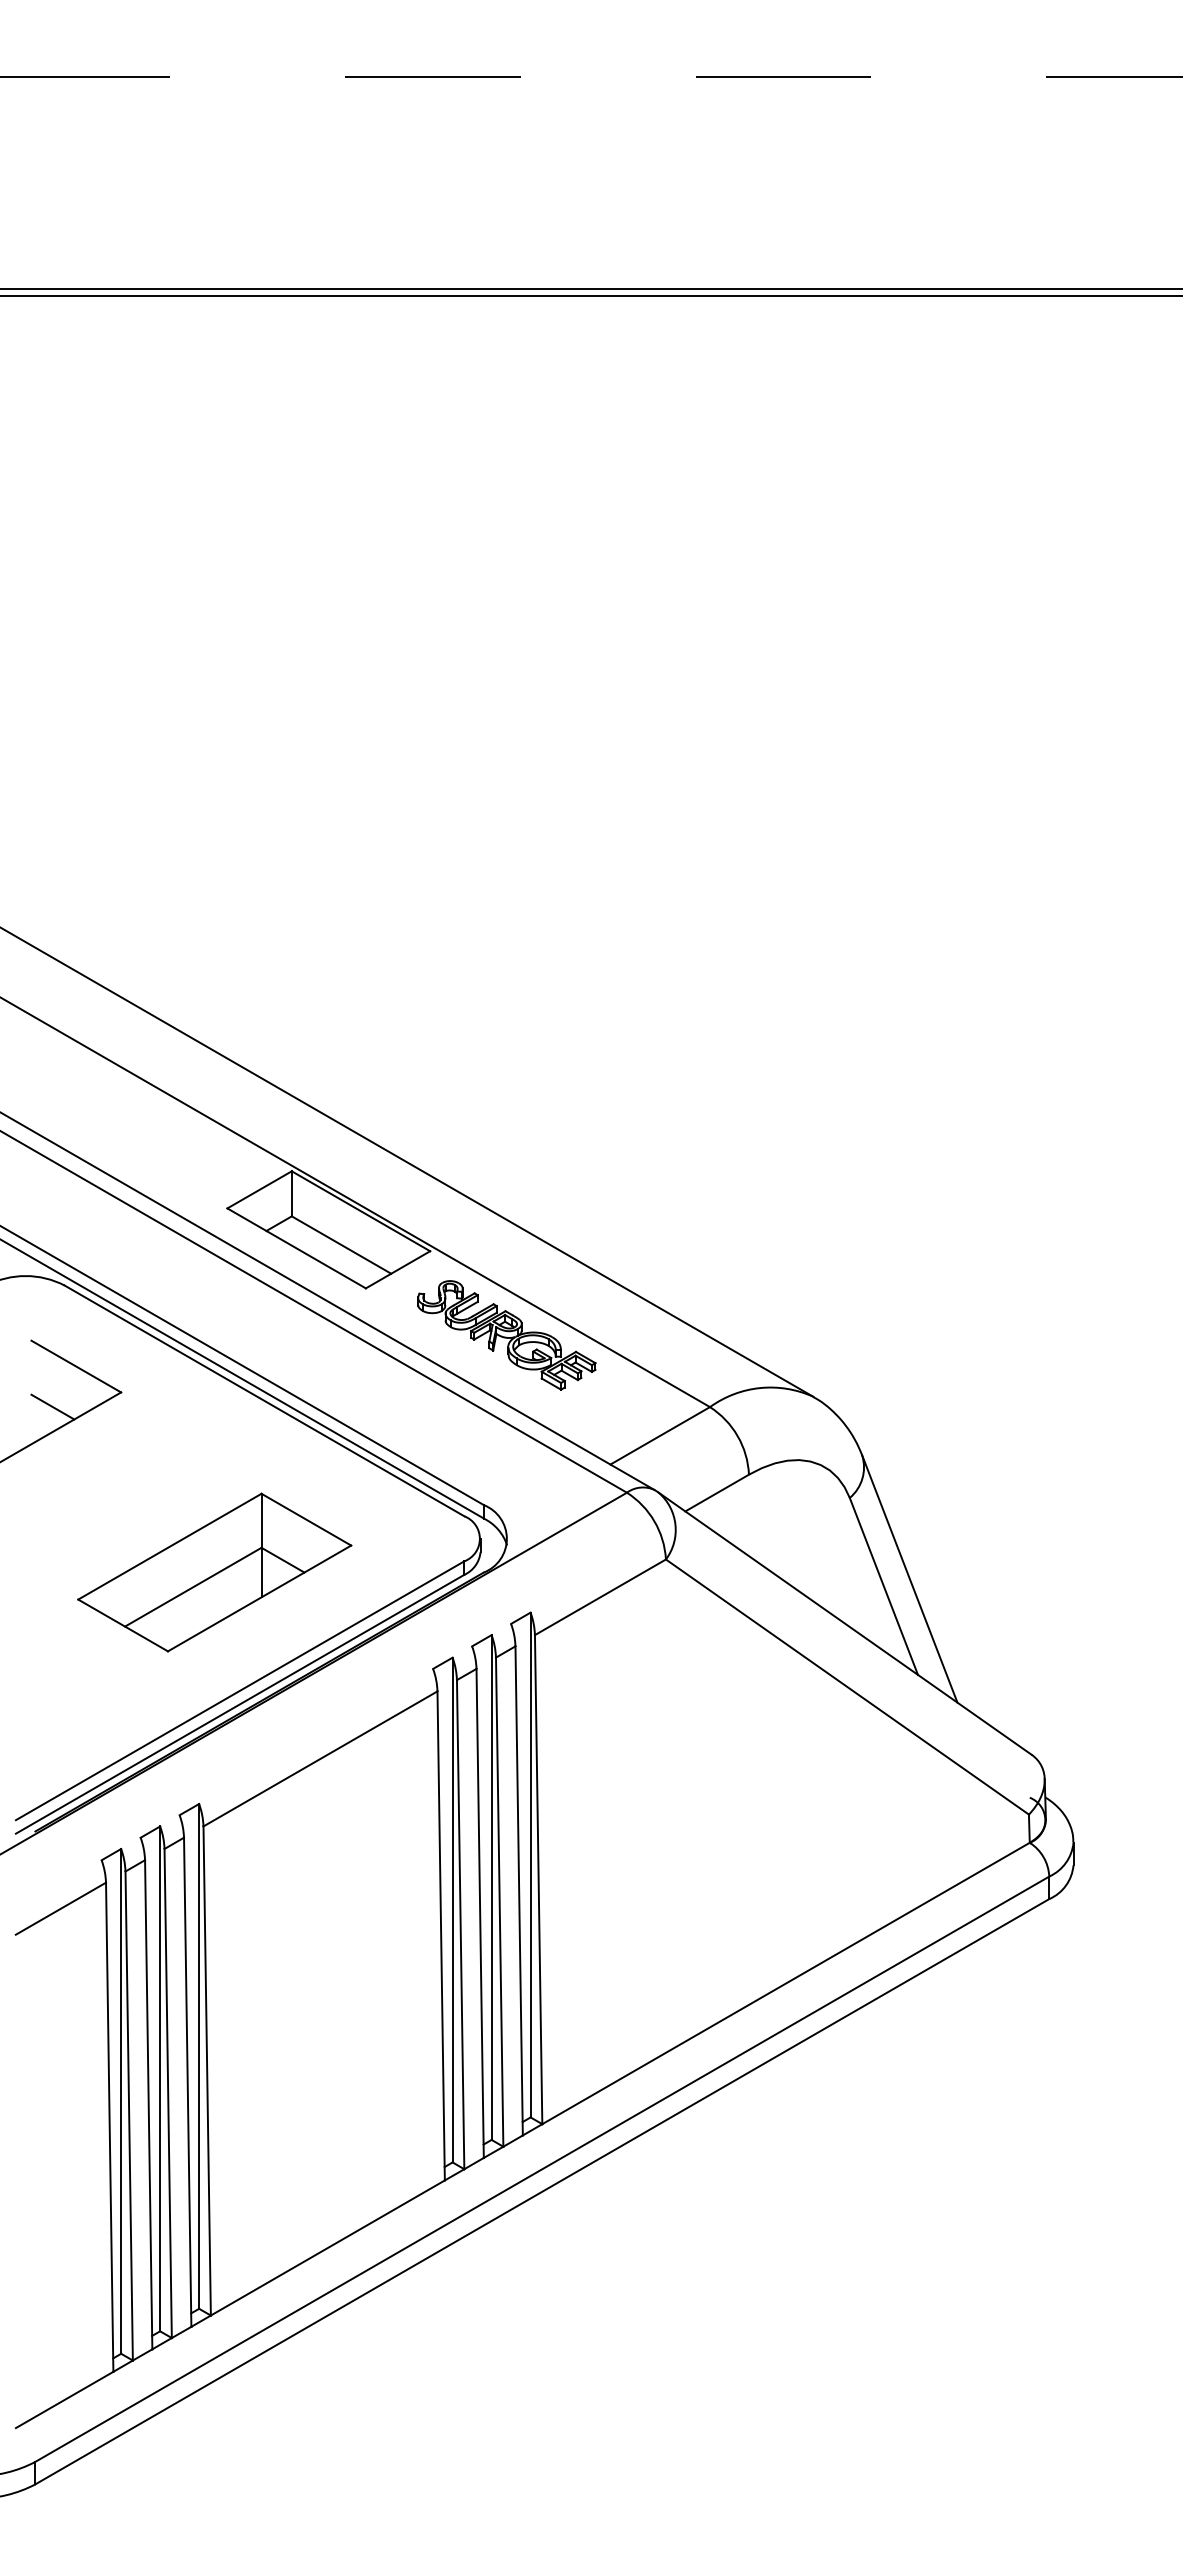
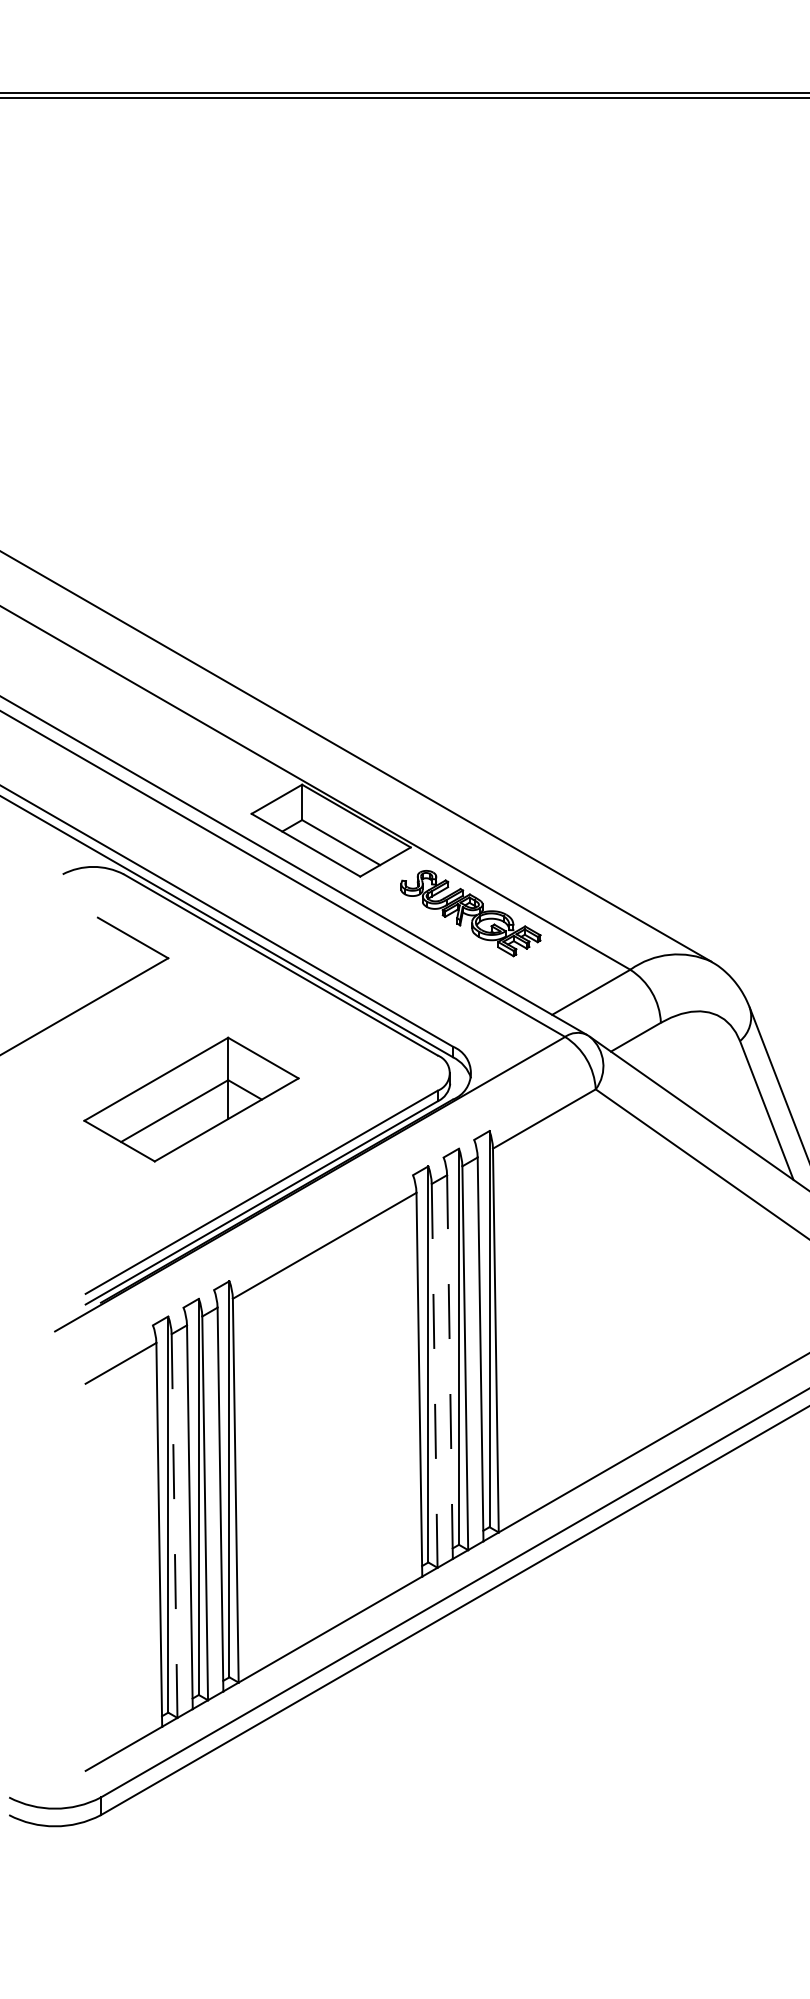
line: (52, 1406) -> (114, 969), removed
part: (214, 1572) -> (191, 1099), moved
line: (480, 1913) -> (450, 1367), solid -> dashed
line: (460, 1924) -> (434, 1375), solid -> dashed
line: (129, 2116) -> (174, 1526), solid -> dashed

